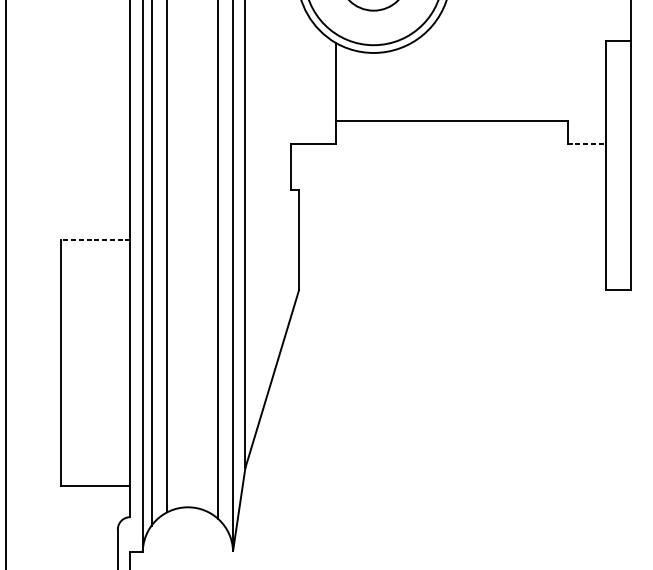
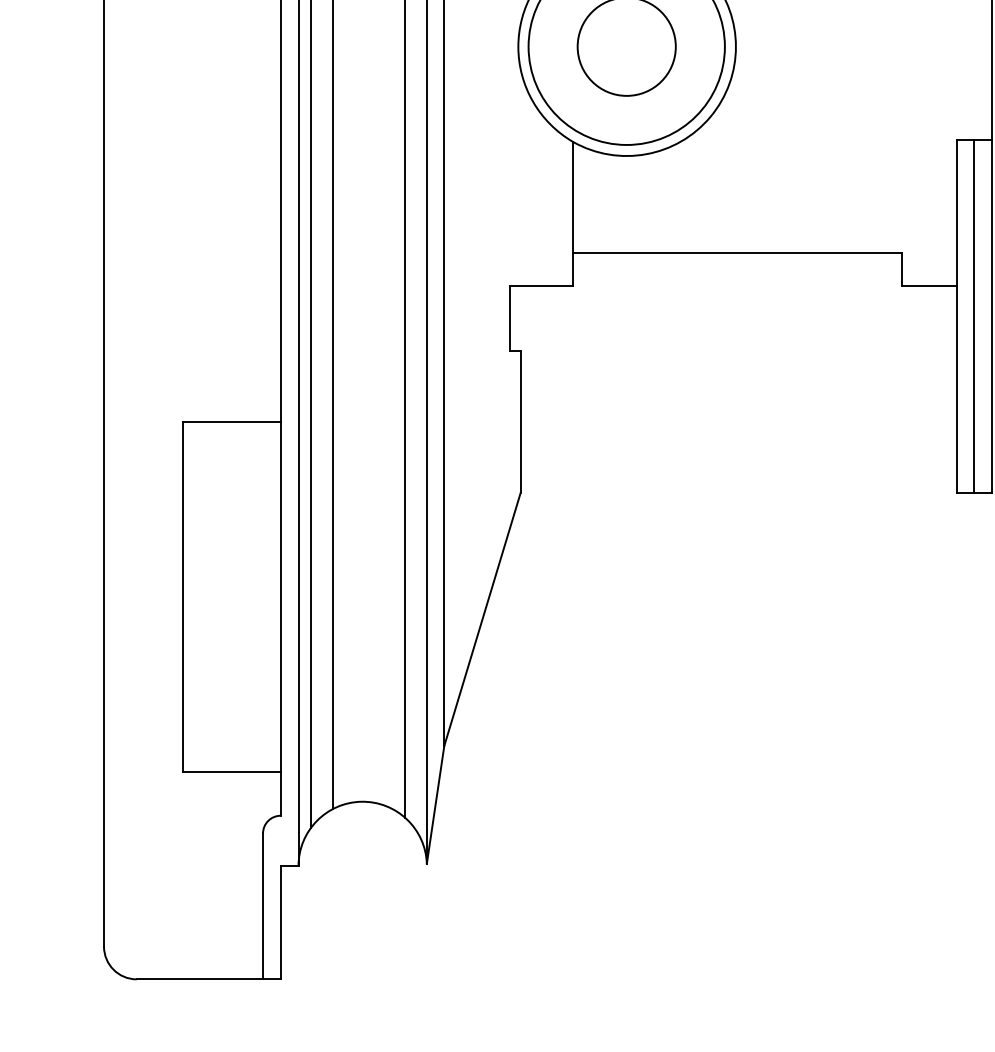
line: (587, 144) -> (930, 285), dashed -> solid
line: (618, 165) -> (974, 315), added
line: (95, 240) -> (231, 422), dashed -> solid

